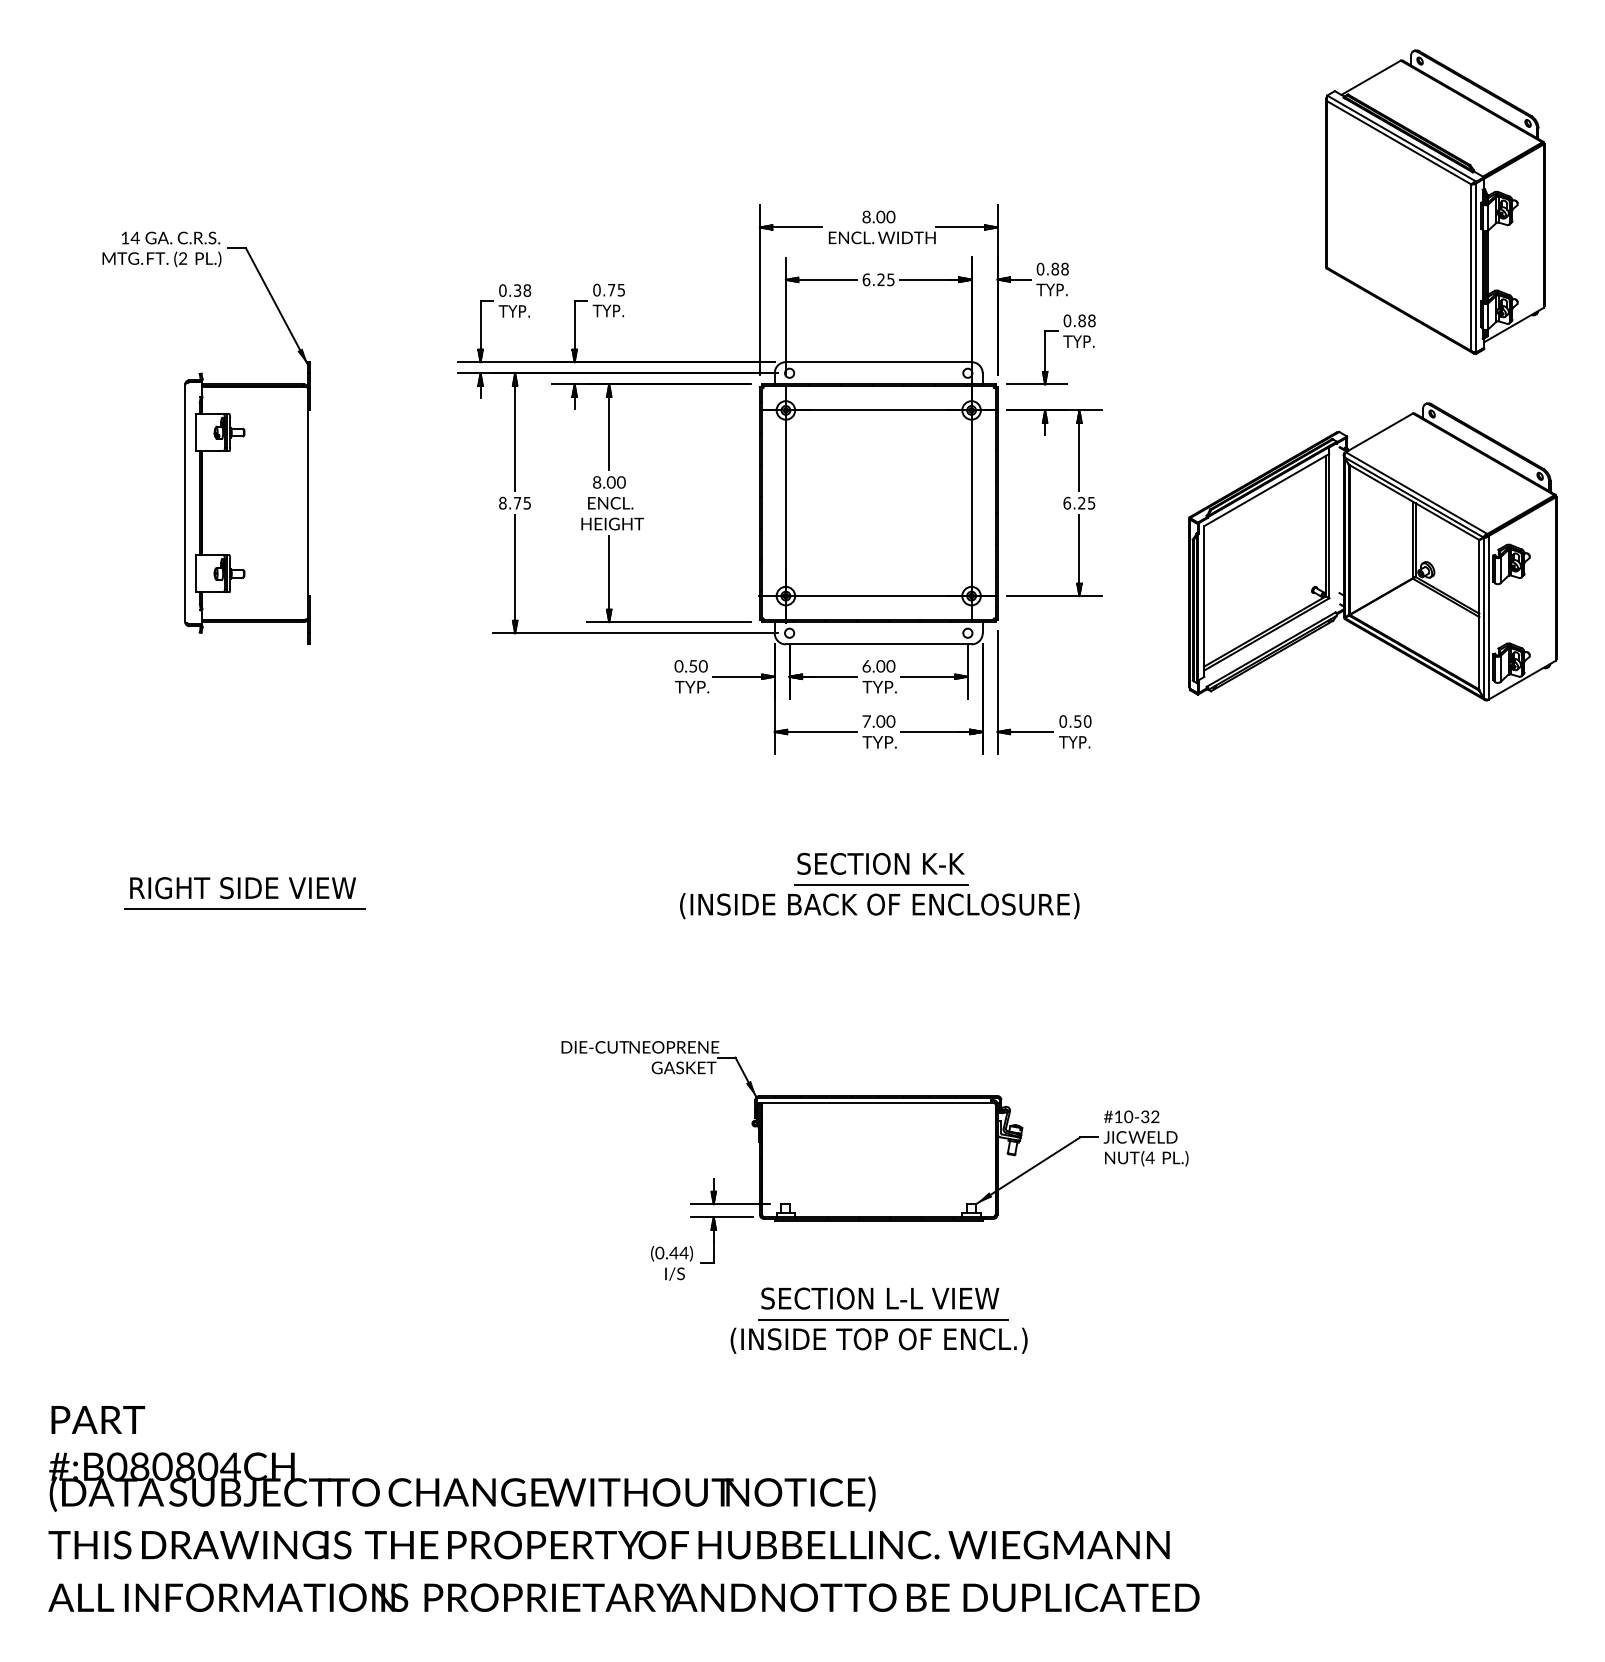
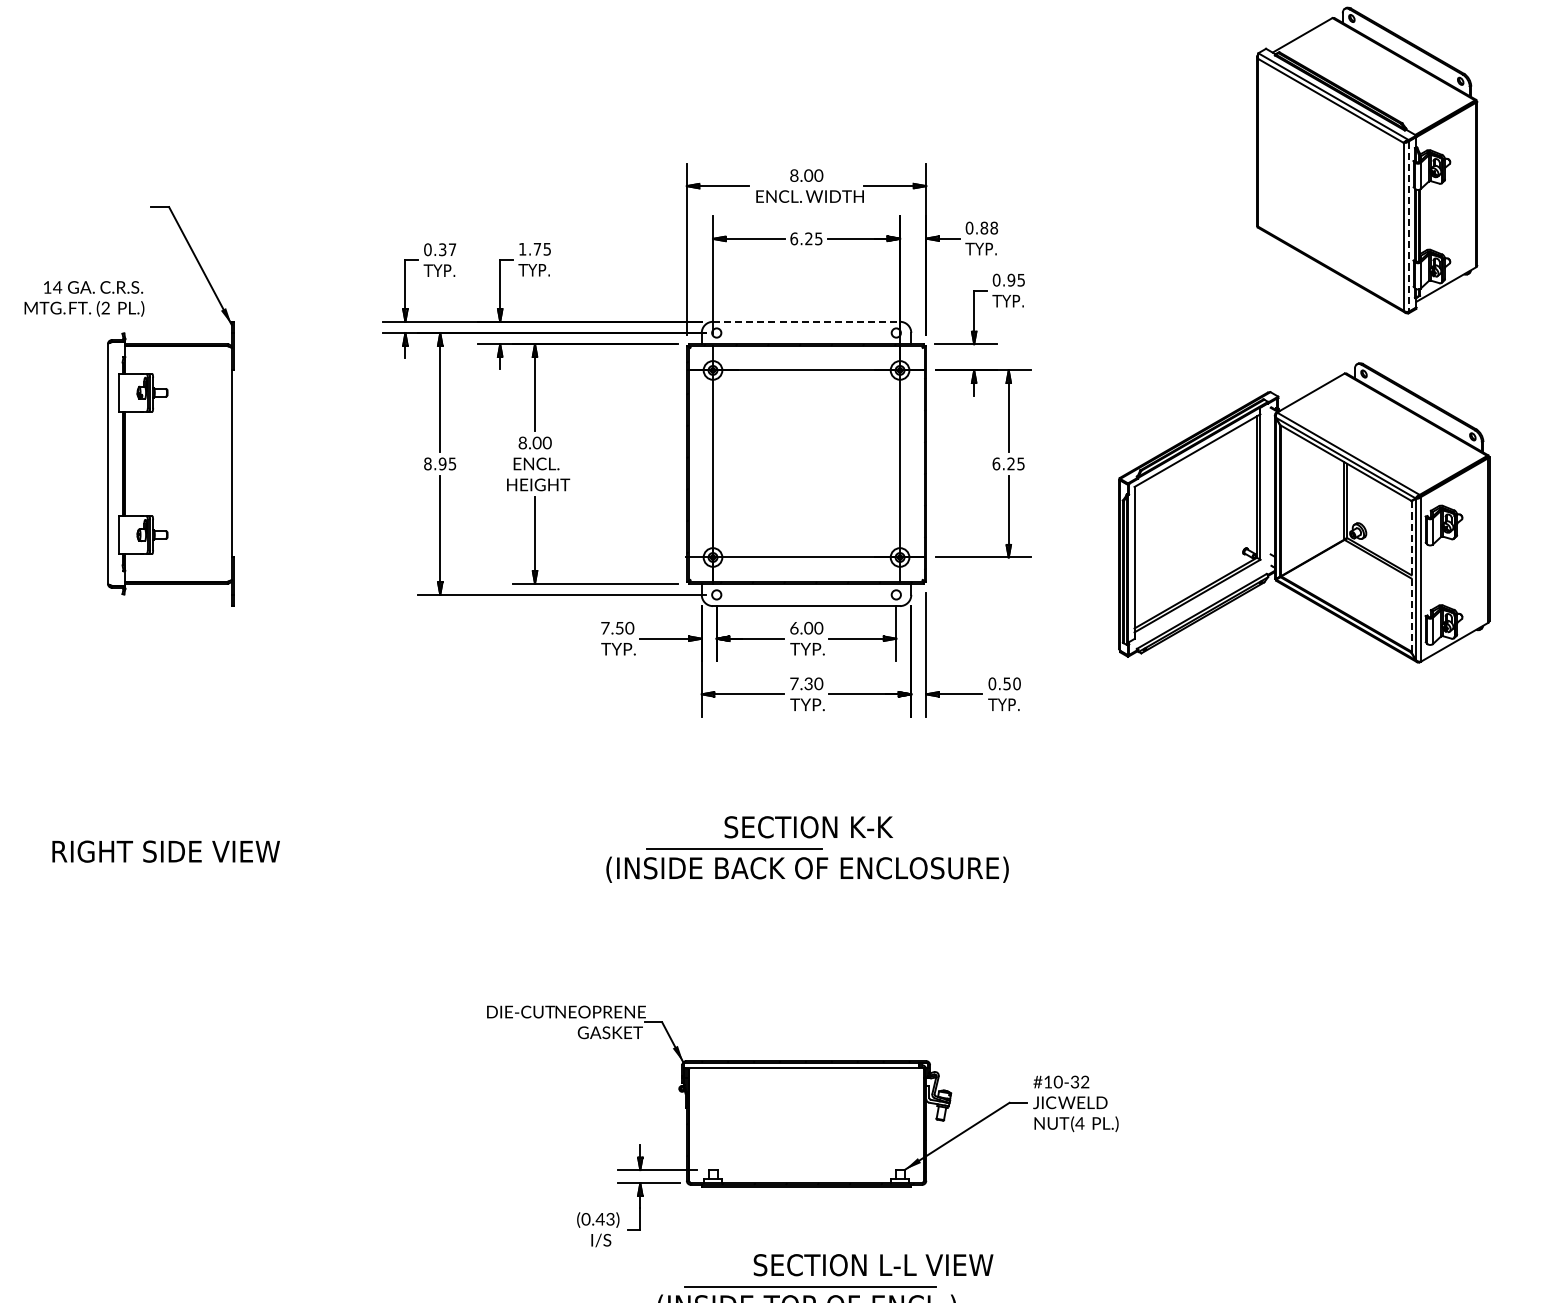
text: (161, 249) -> (83, 298), moved
line: (1476, 267) -> (1408, 226), solid -> dashed
text: (596, 289) -> (522, 248), 0.75 -> 1.75
text: (527, 290) -> (452, 249), 0.38 -> 0.37
text: (1086, 320) -> (1015, 279), 0.88 -> 0.95
line: (878, 362) -> (806, 322), solid -> dashed
text: (517, 502) -> (442, 463), 8.75 -> 8.95
line: (1479, 614) -> (1411, 576), solid -> dashed
text: (678, 666) -> (604, 628), 0.50 -> 7.50
text: (880, 721) -> (808, 683), 7.00 -> 7.30
line: (881, 884) -> (734, 848), moved
line: (245, 909) -> (168, 873), removed
text: (683, 1252) -> (609, 1218), (0.44) -> (0.43)
text: (880, 1298) -> (873, 1265), moved

